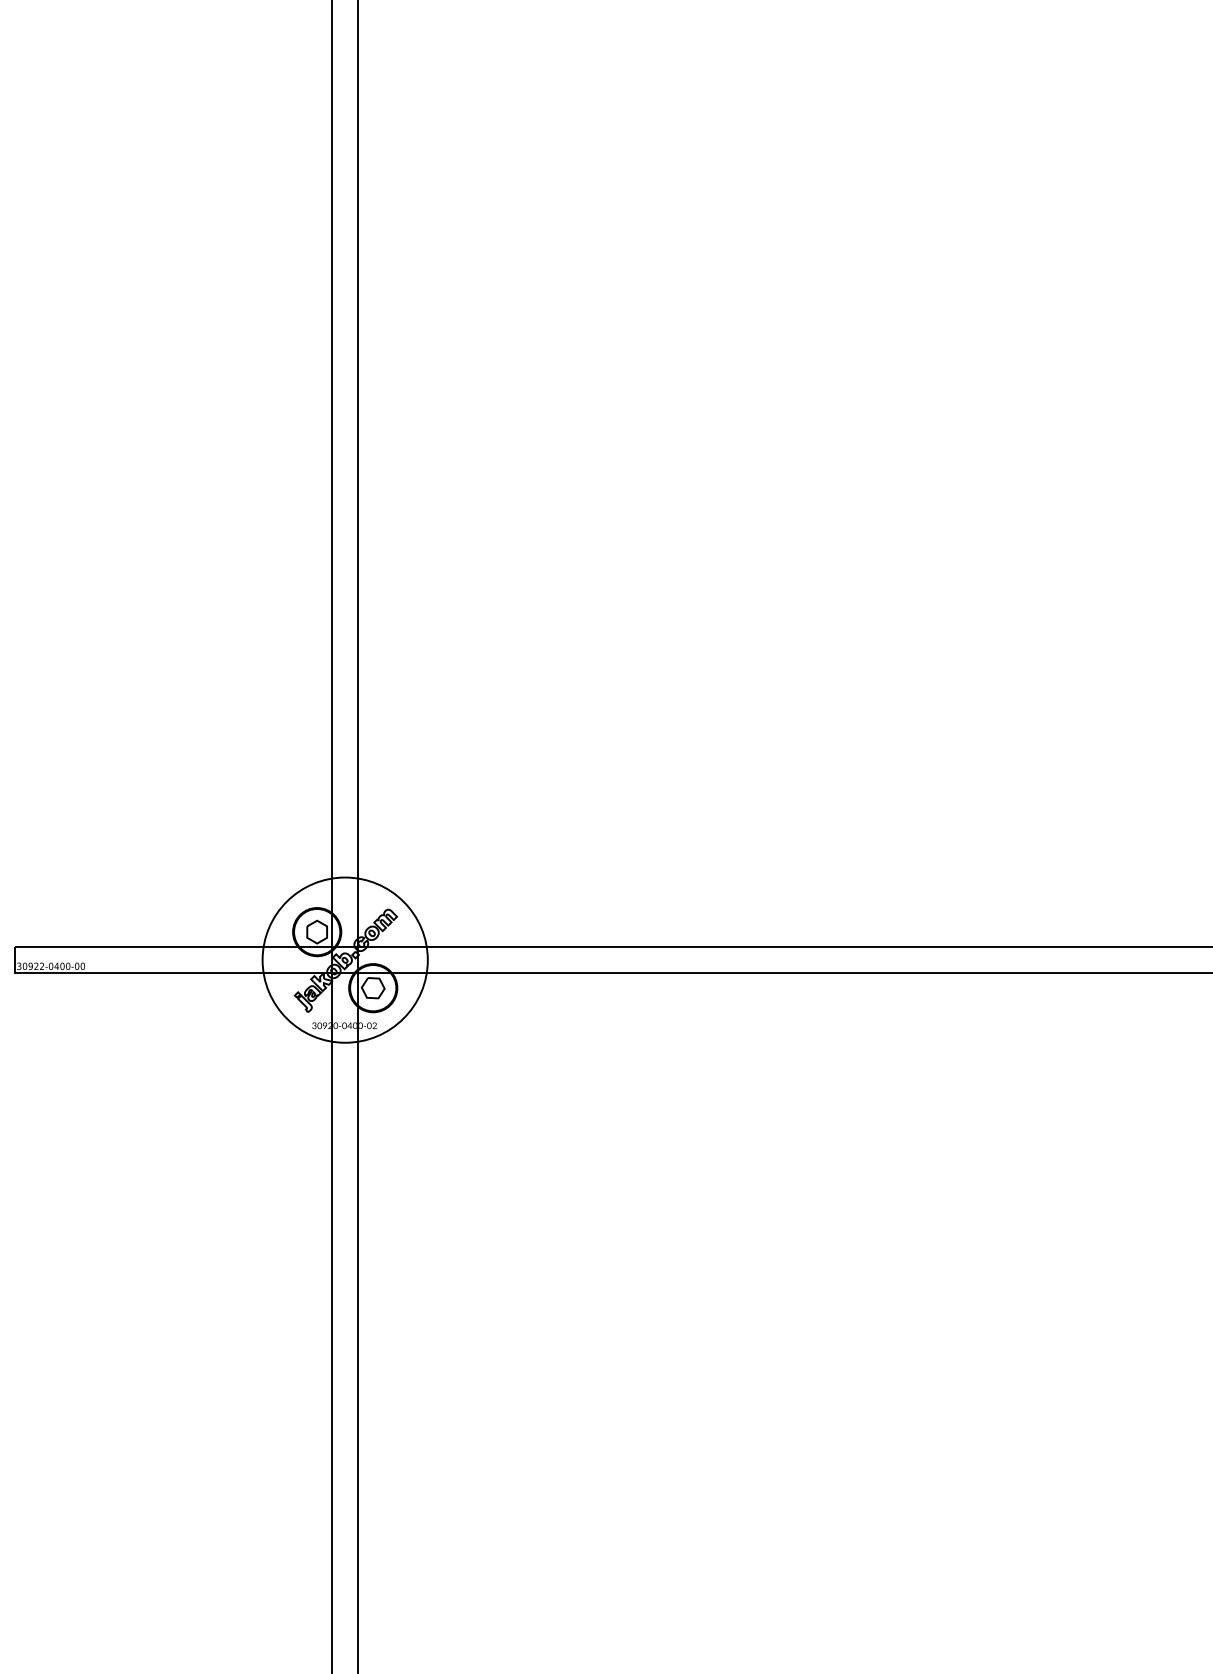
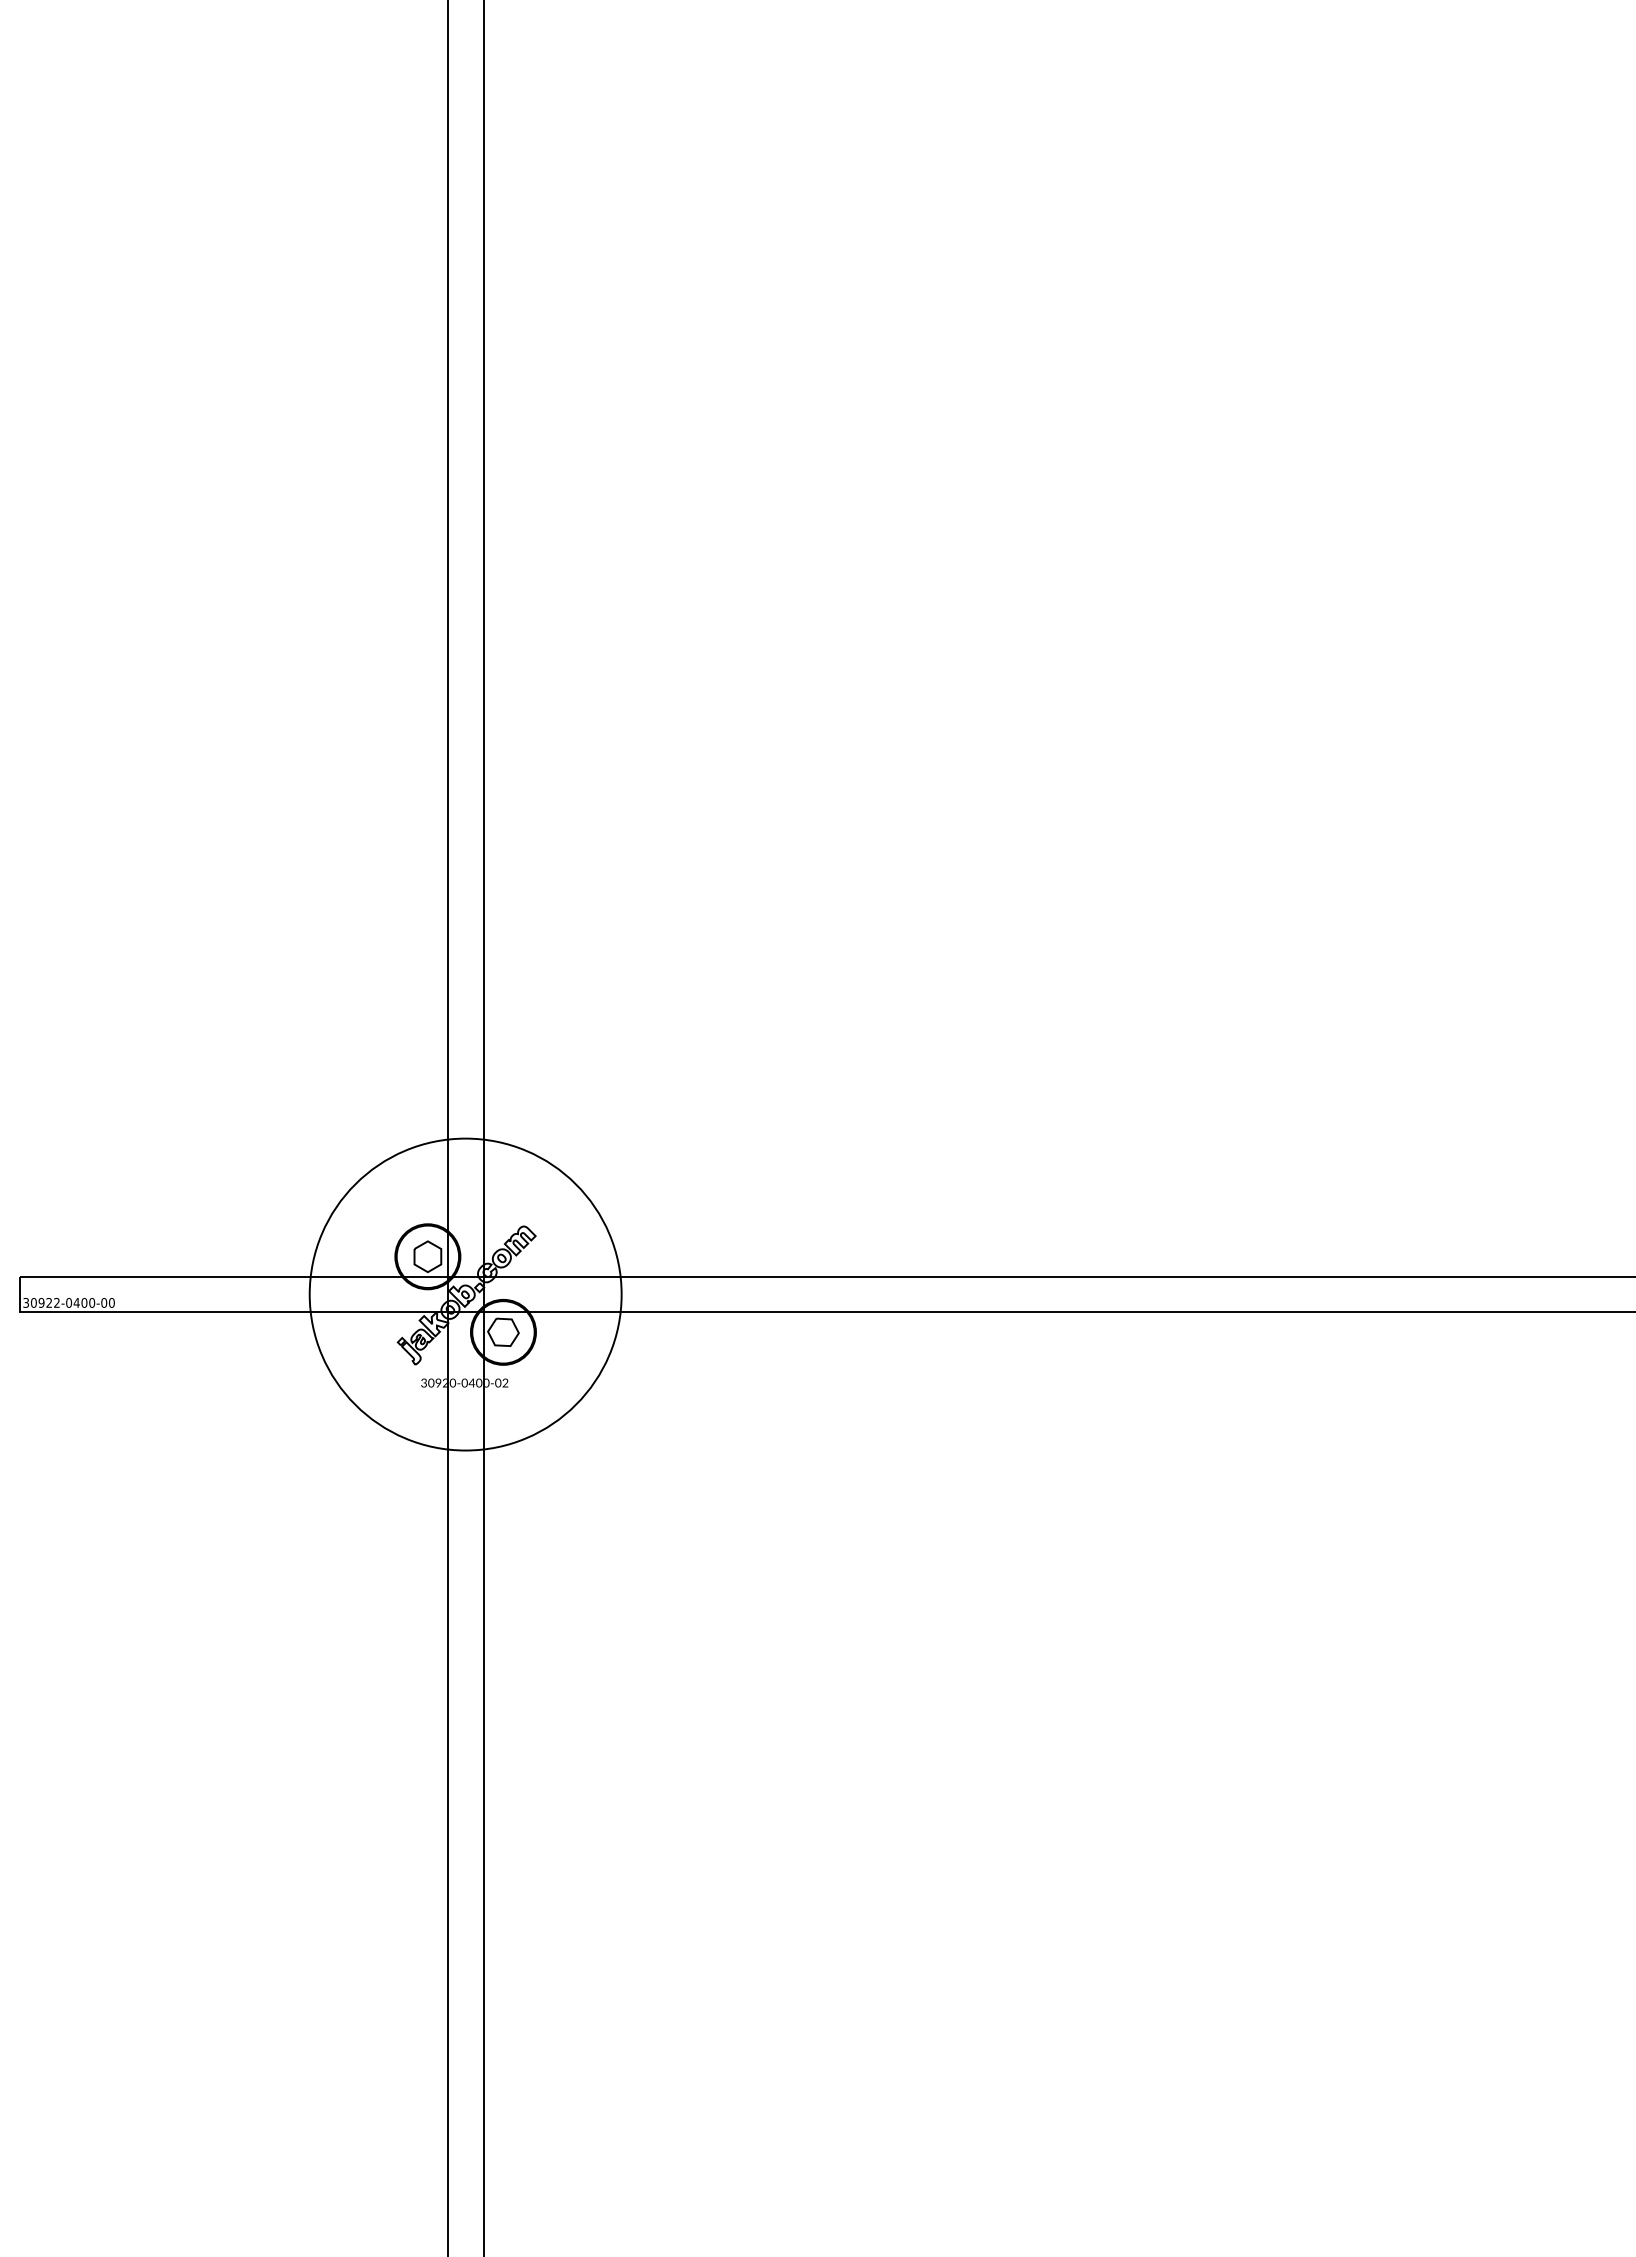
circle: (345, 960) -> (465, 1294), size x1.4

